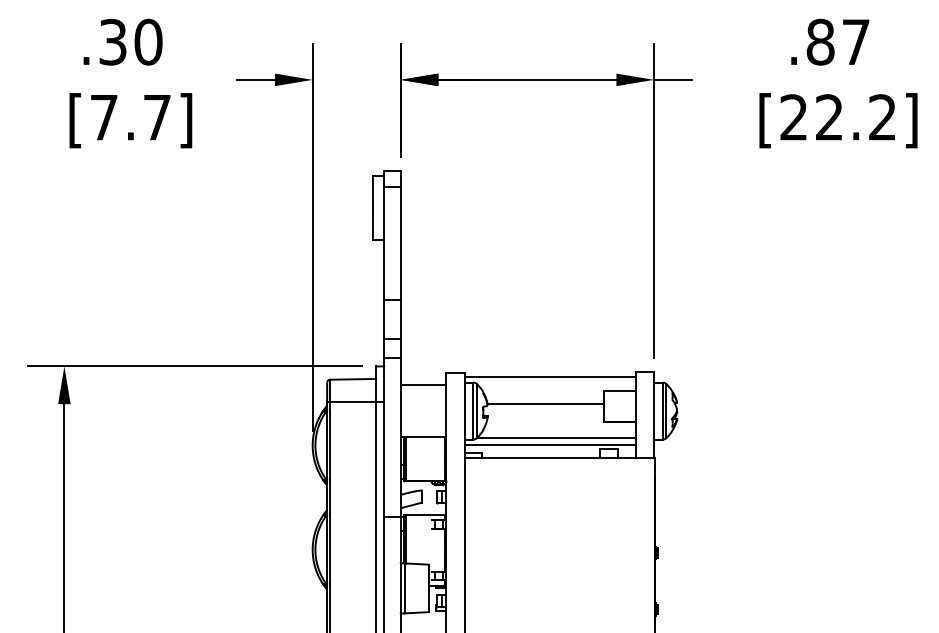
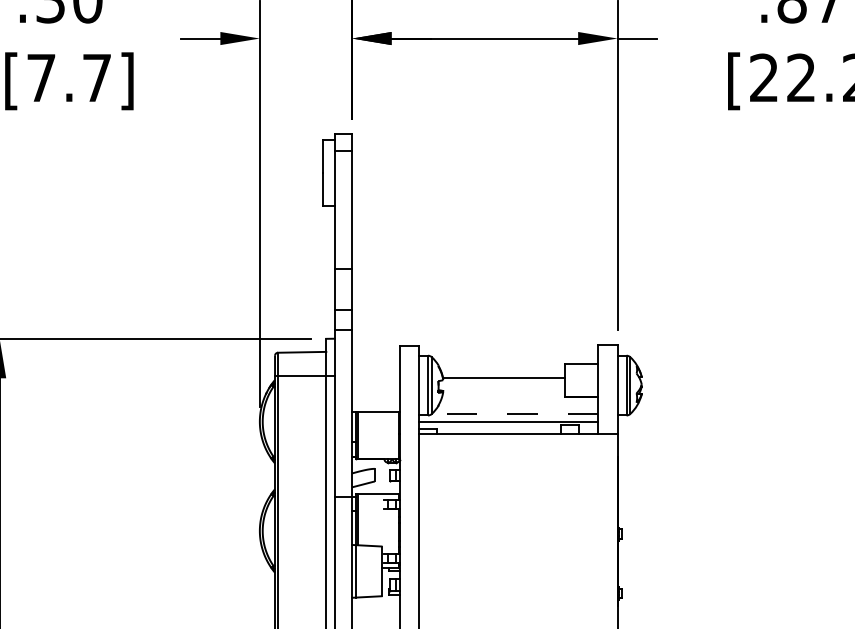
line: (549, 376) -> (507, 349), removed
line: (423, 385) -> (375, 358), removed
line: (555, 438) -> (514, 414), solid -> dashed

